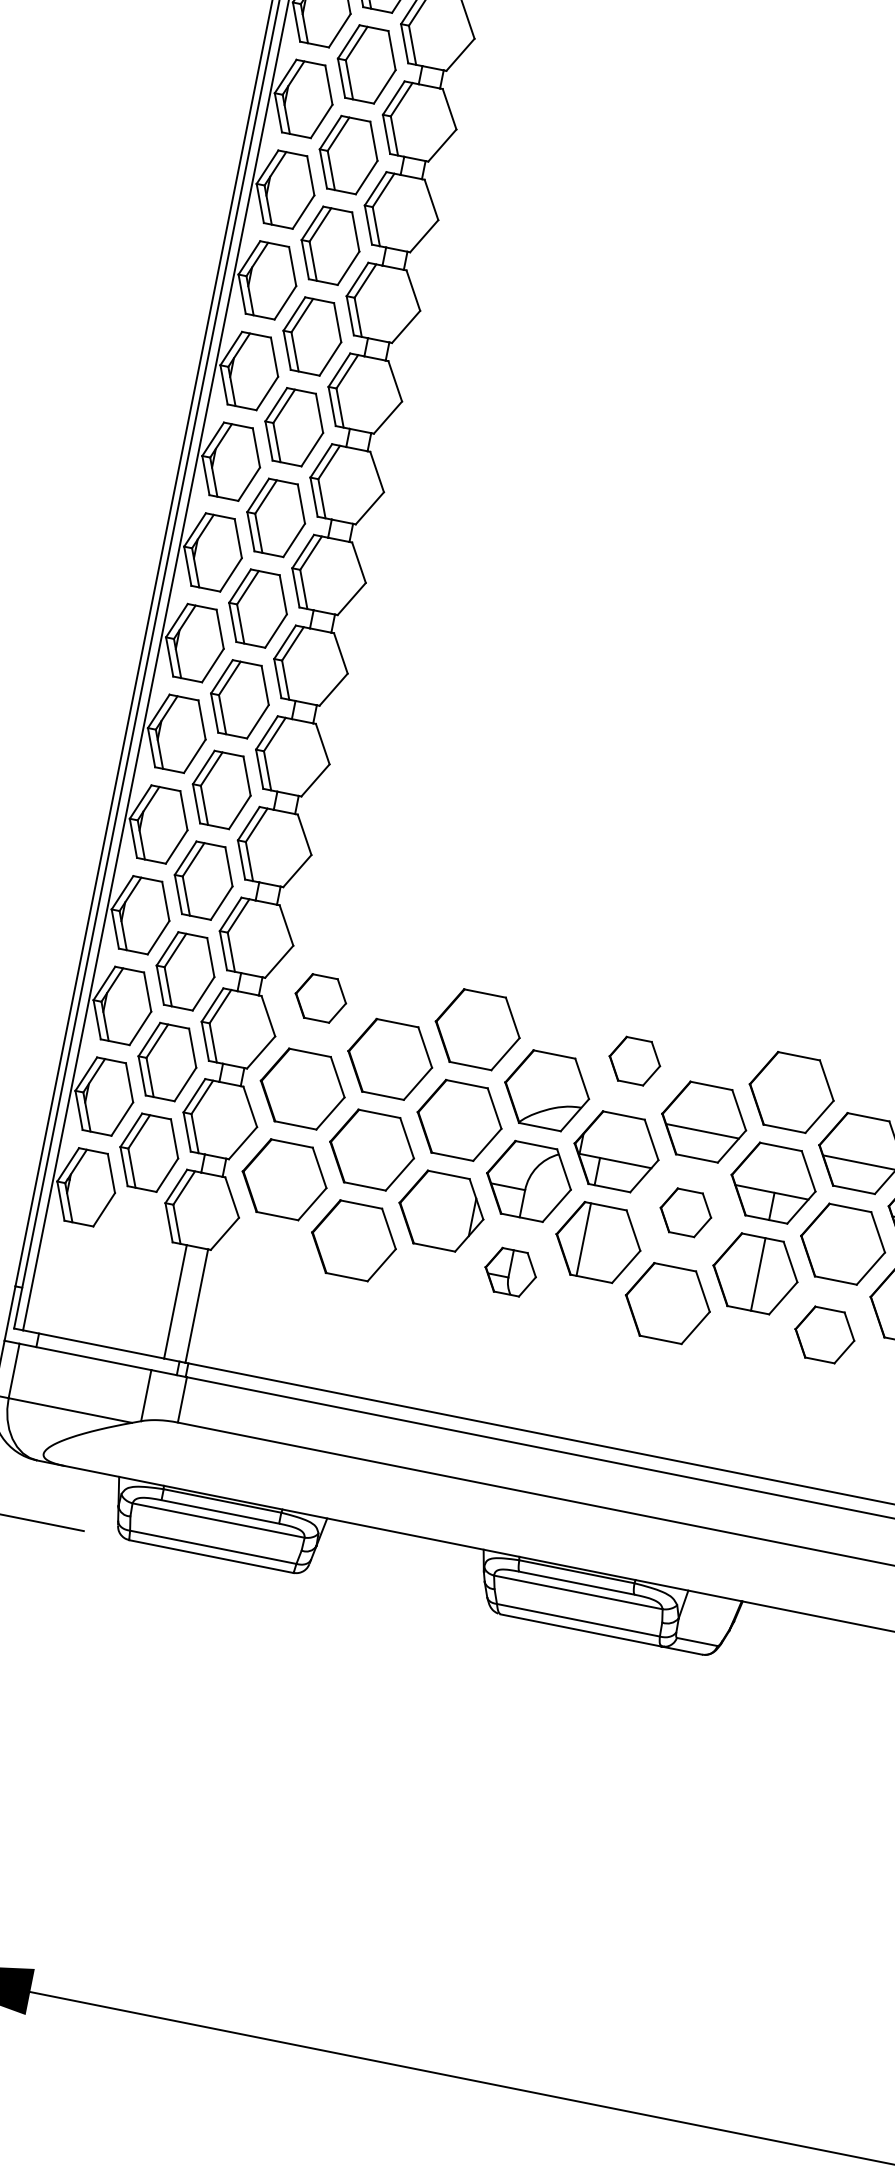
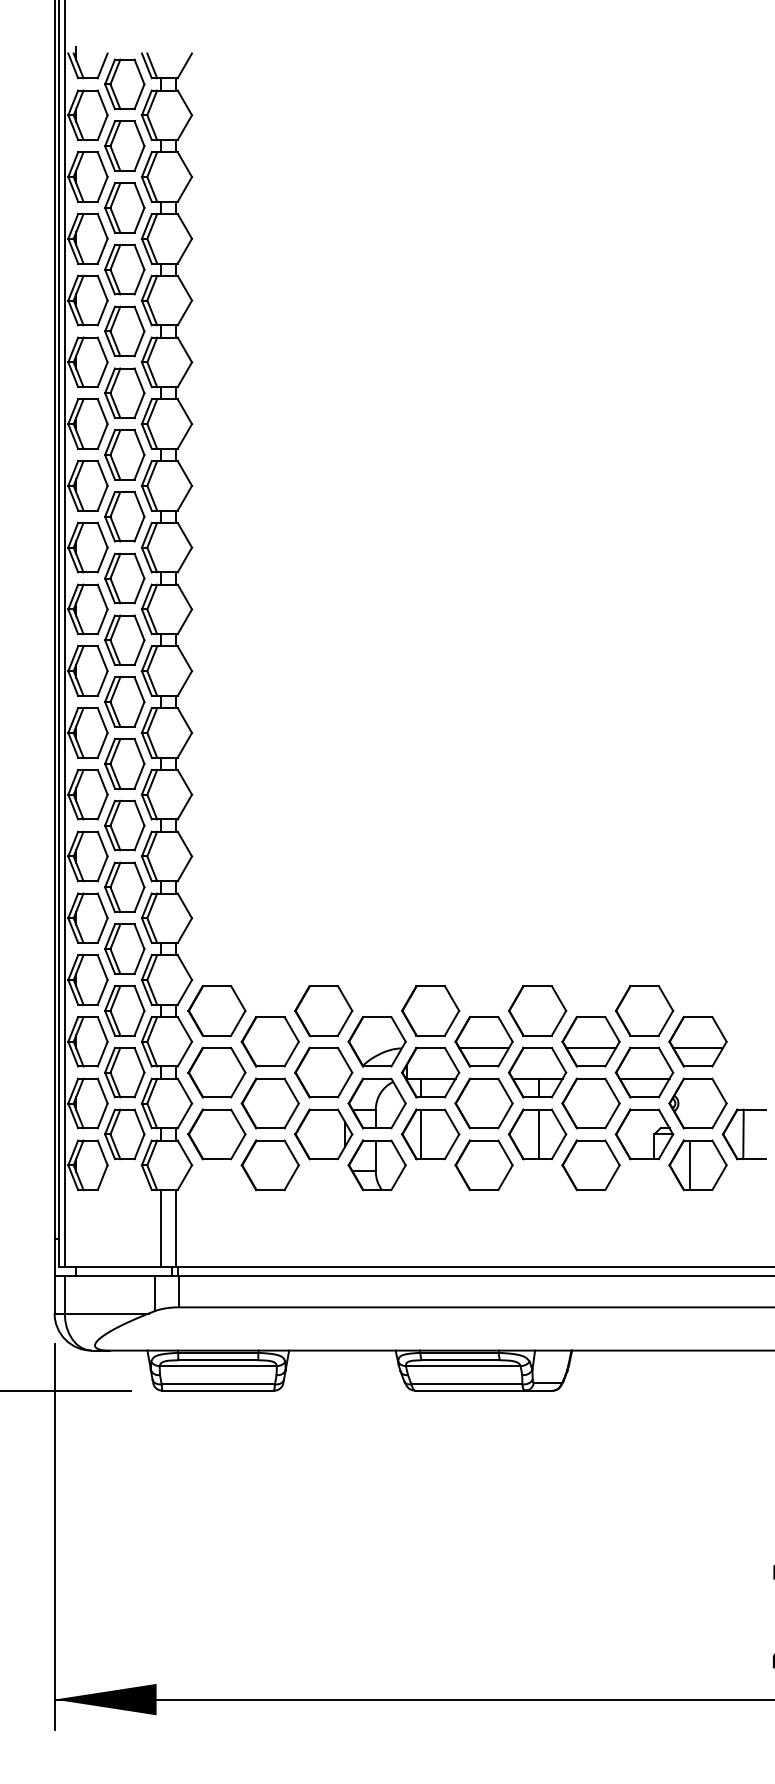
part: (320, 997) -> (216, 1010), size x1.67
part: (634, 1060) -> (430, 1010), size x1.67
part: (685, 1212) -> (483, 1103), size x1.67
part: (509, 1272) -> (376, 1165), size x1.67
part: (824, 1335) -> (590, 1165), size x1.43

